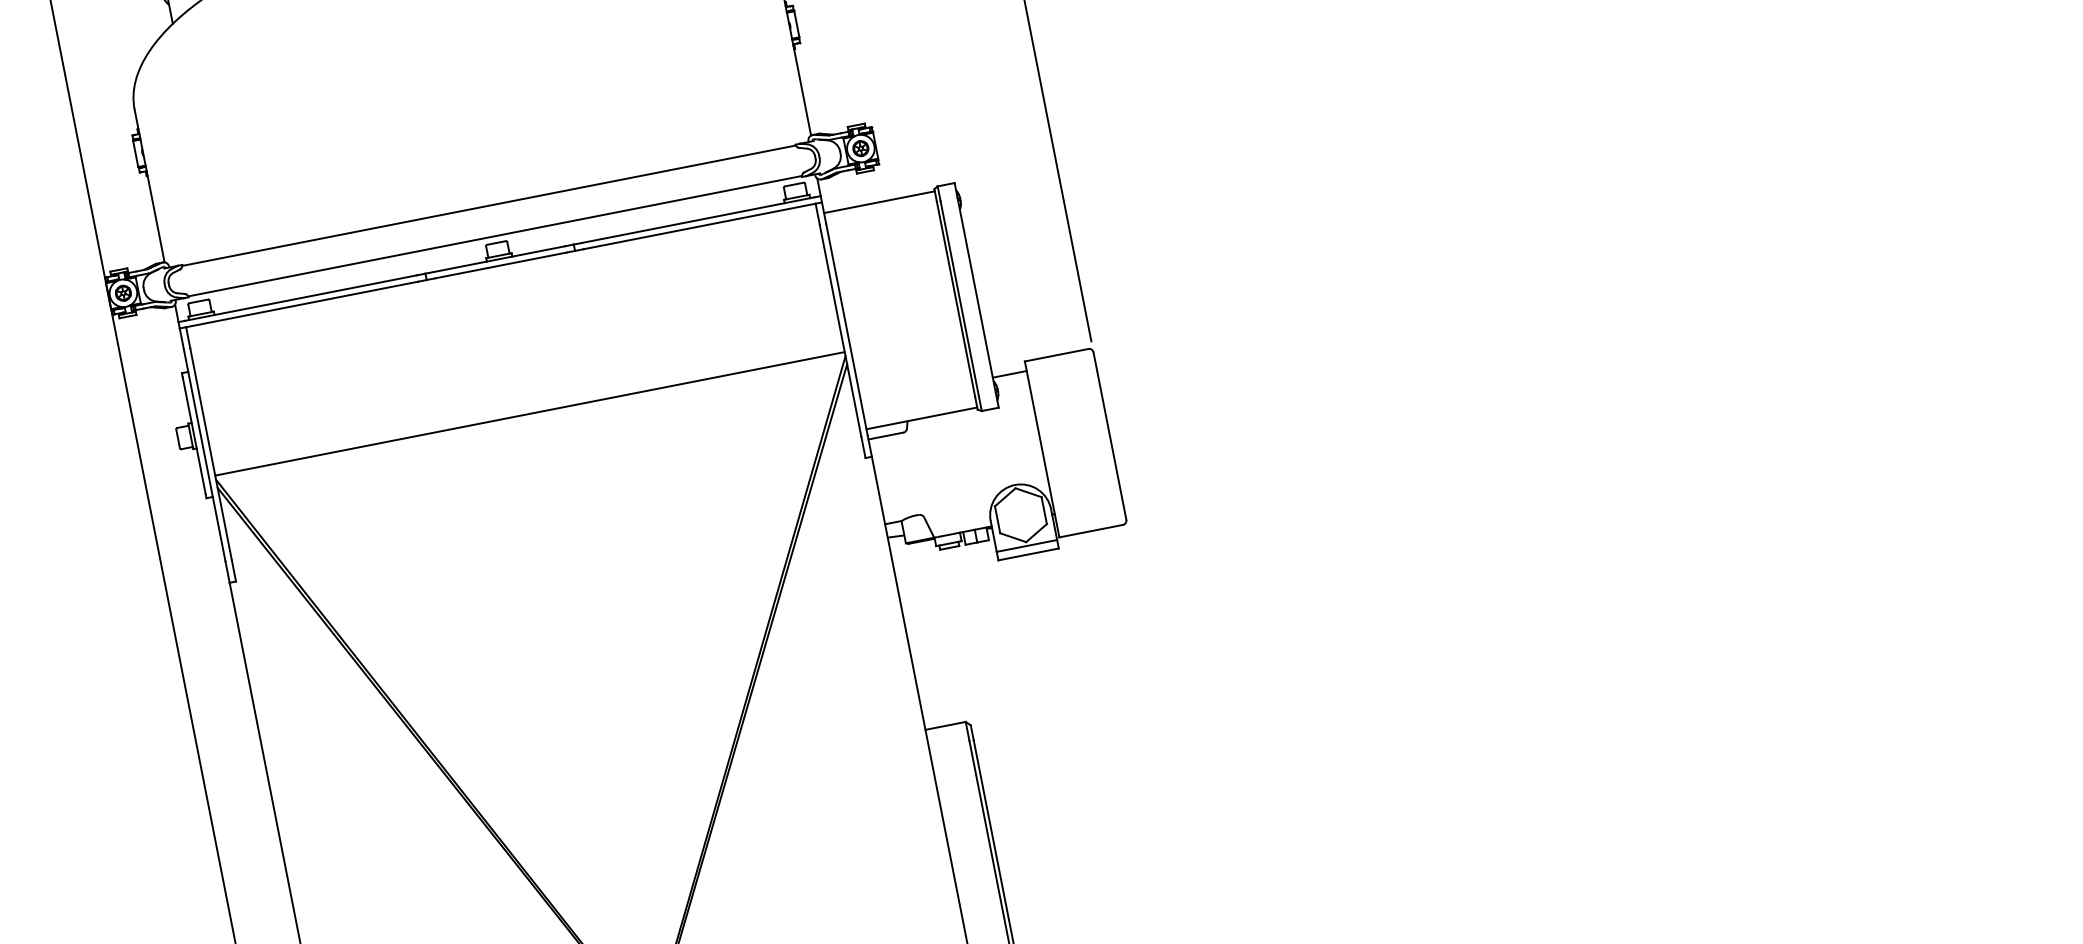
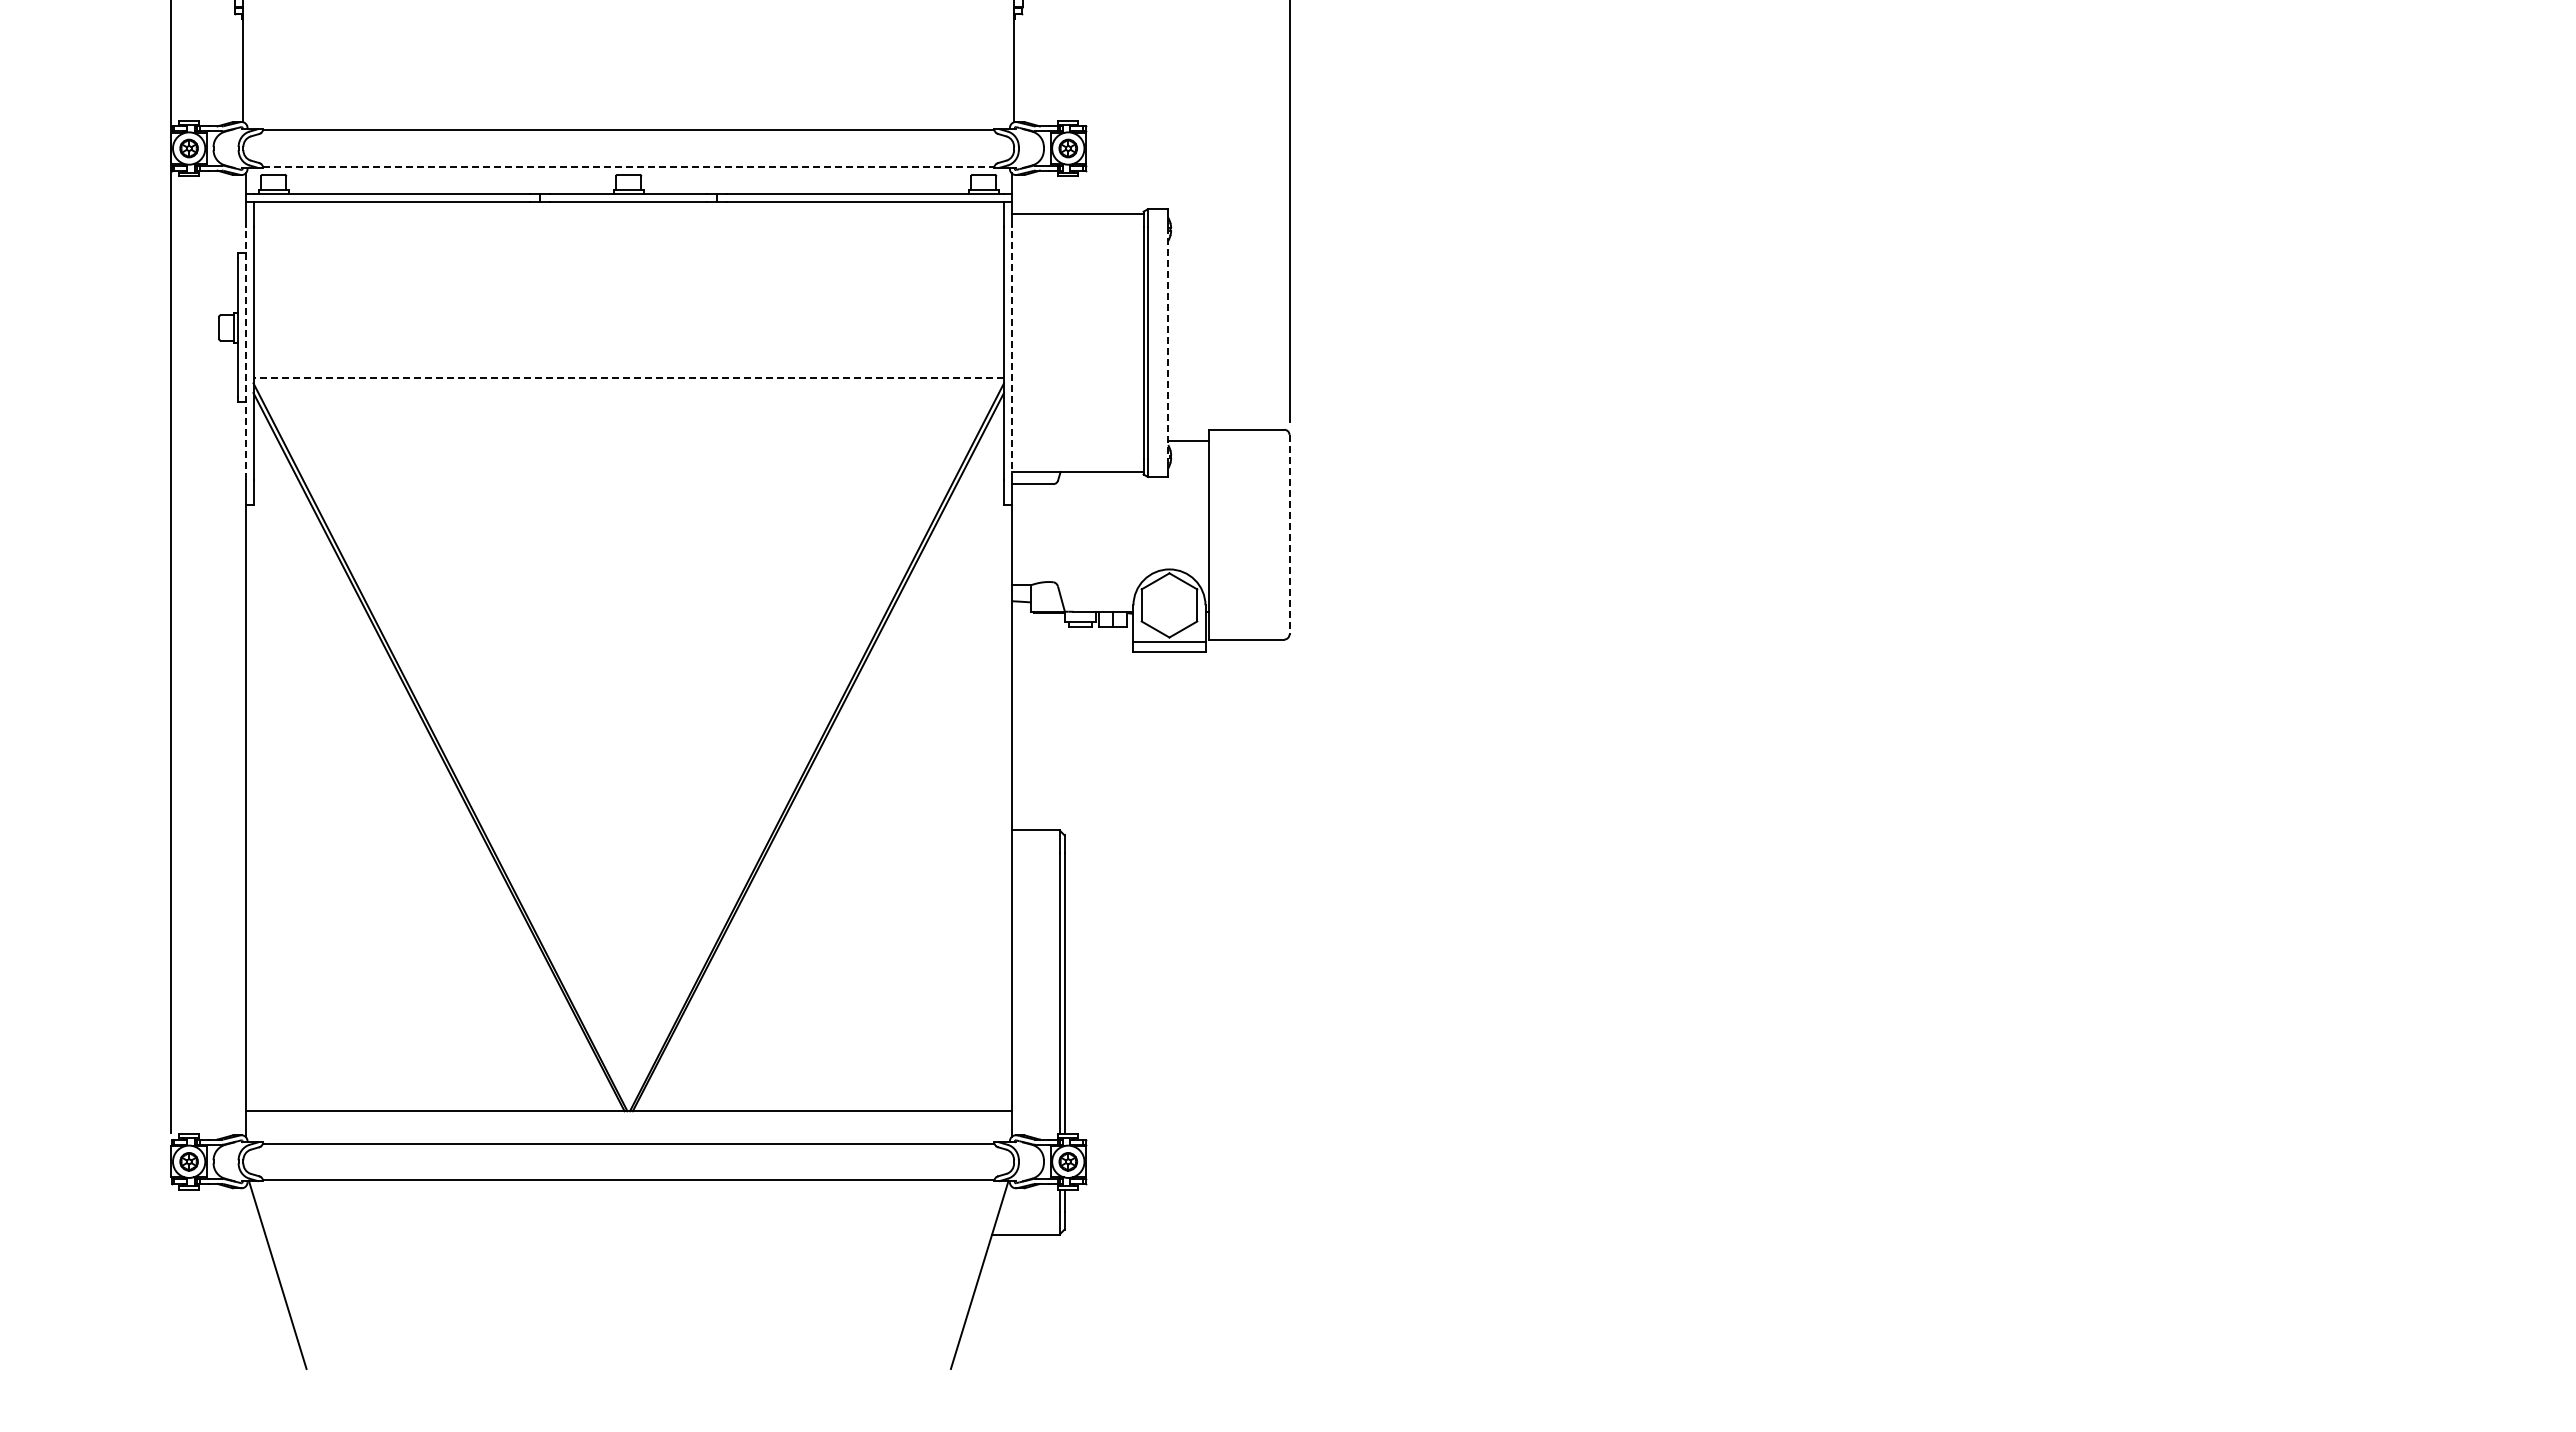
line: (494, 236) -> (628, 166), solid -> dashed
line: (976, 295) -> (1168, 343), solid -> dashed
line: (846, 329) -> (1011, 352), solid -> dashed
line: (529, 413) -> (628, 378), solid -> dashed
line: (1109, 435) -> (1289, 534), solid -> dashed
line: (204, 455) -> (245, 352), solid -> dashed

